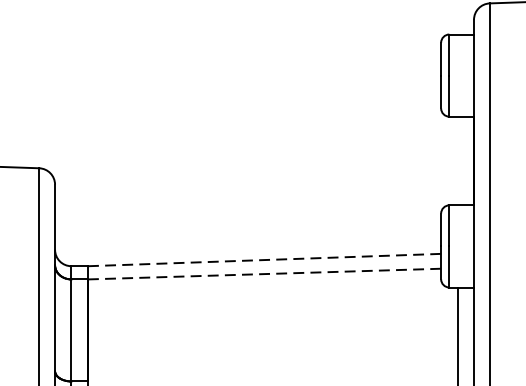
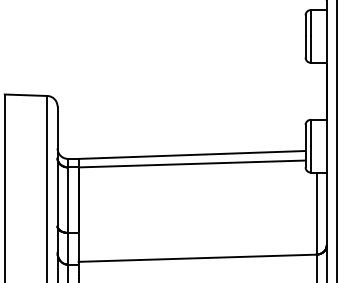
line: (265, 259) -> (192, 154), dashed -> solid
line: (265, 273) -> (192, 163), dashed -> solid

